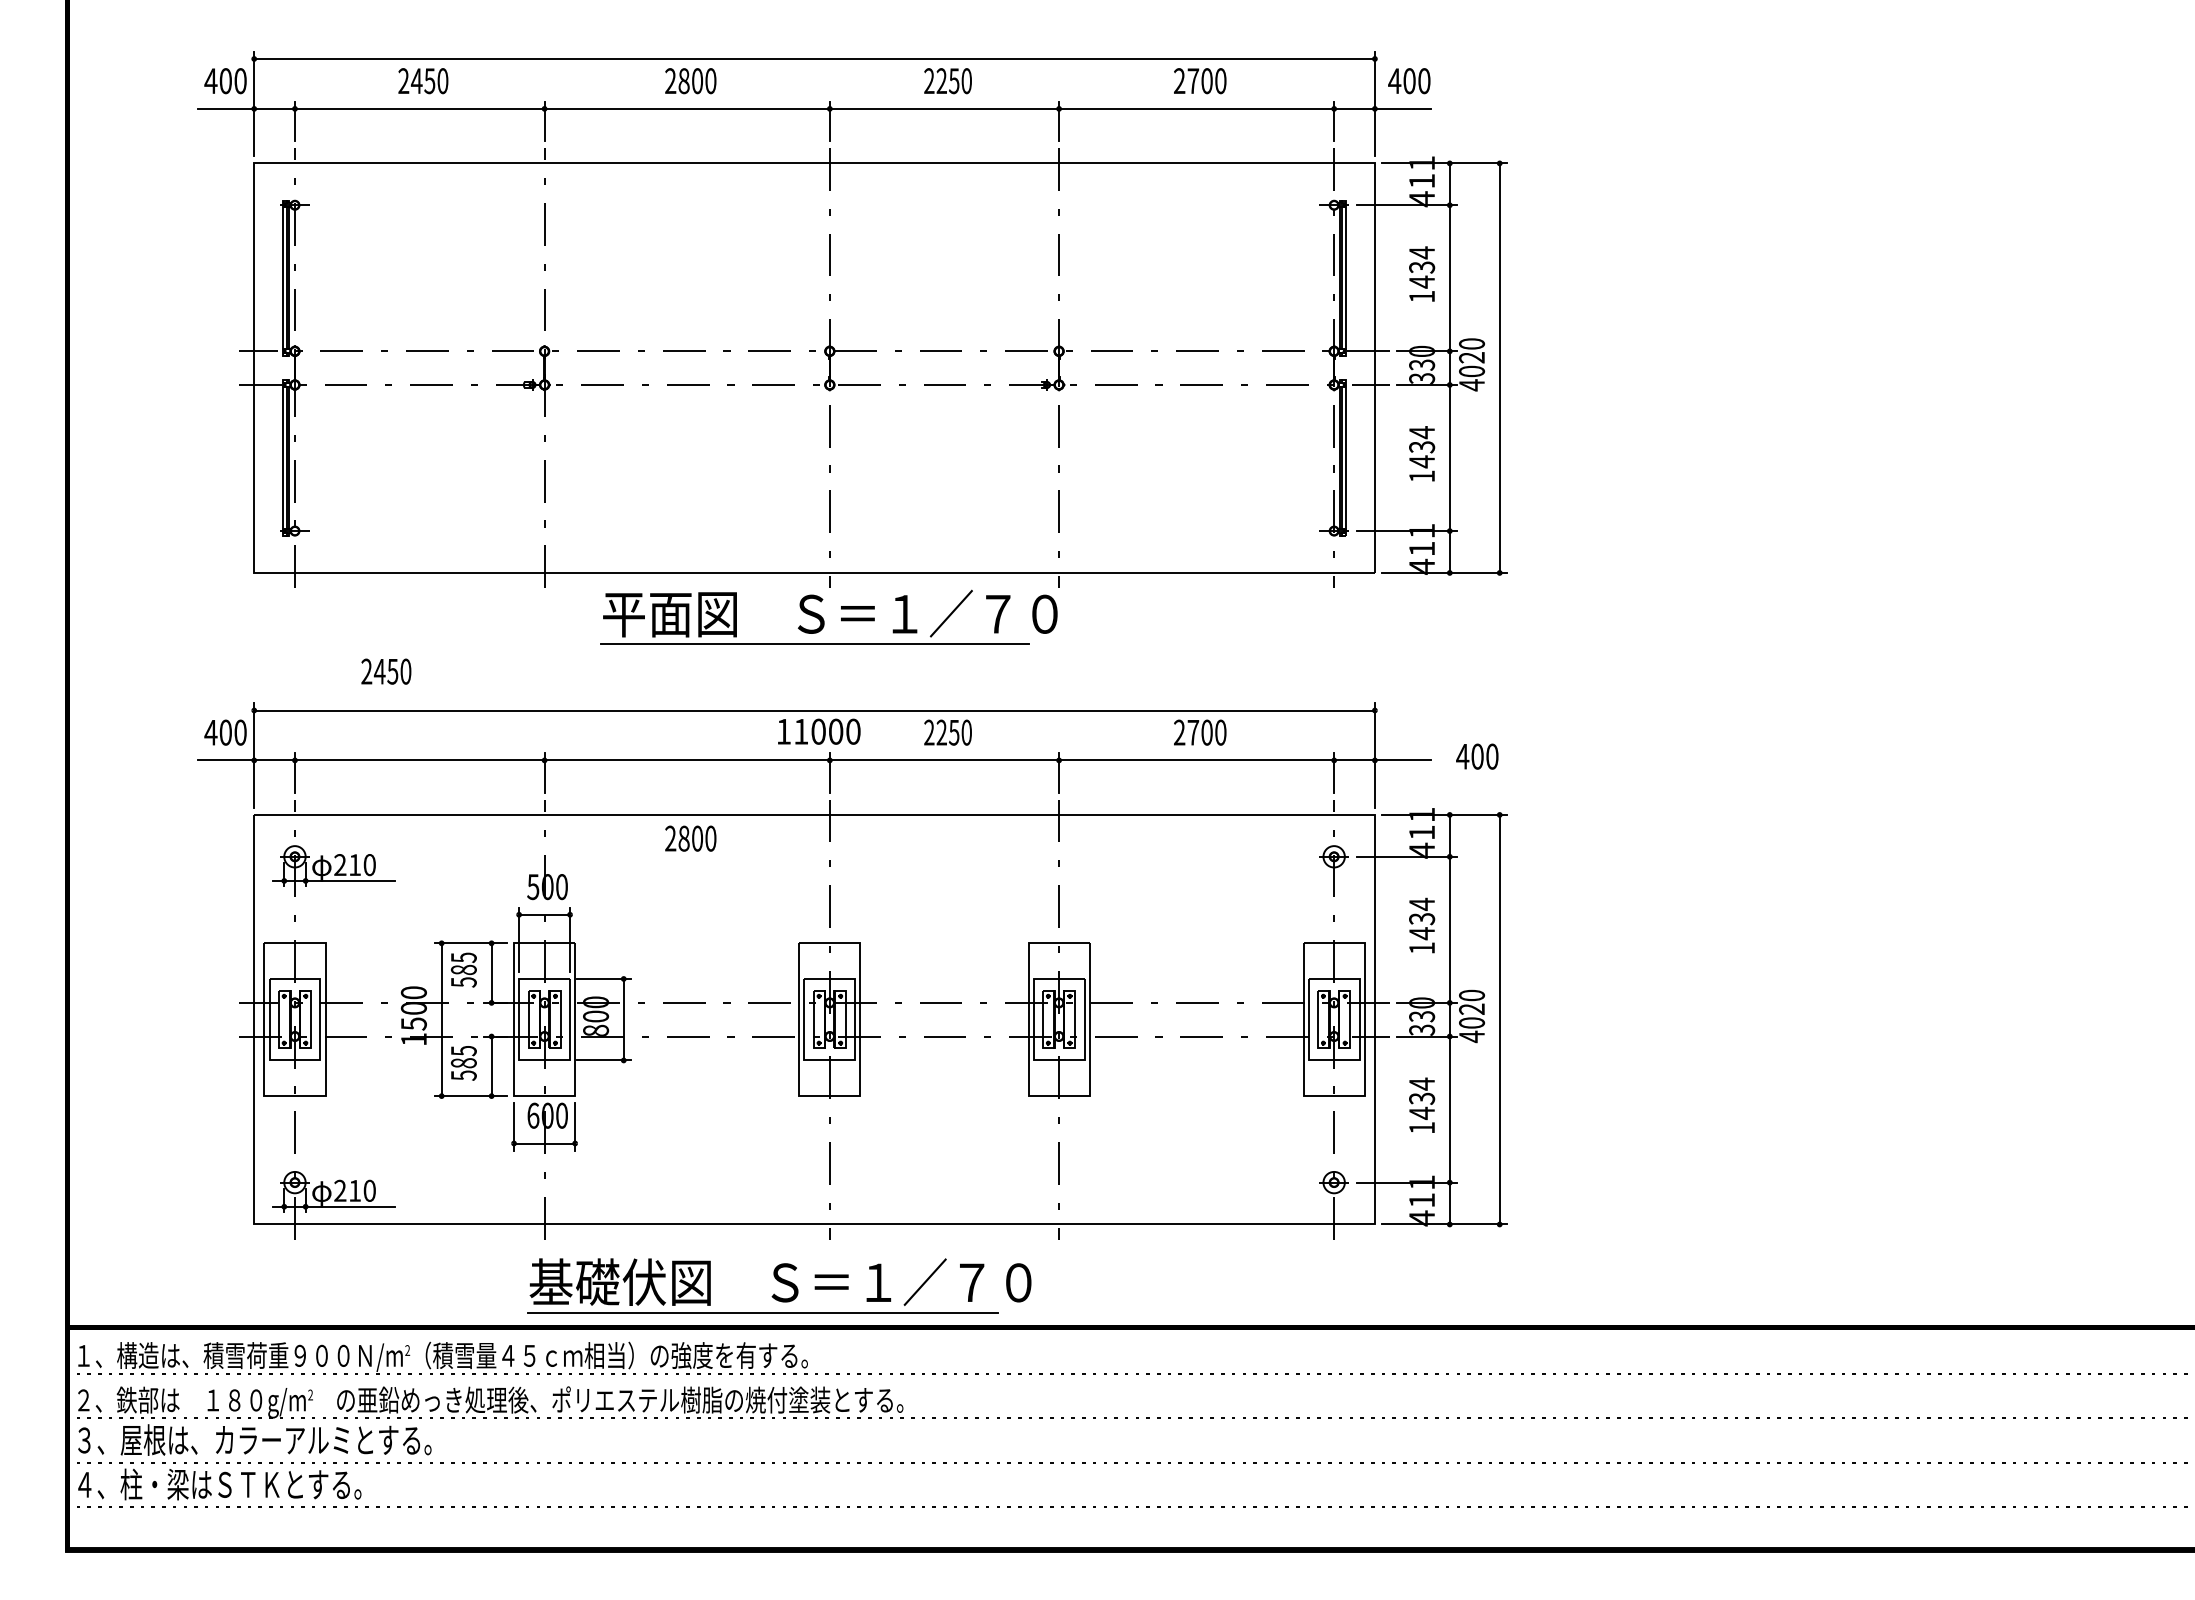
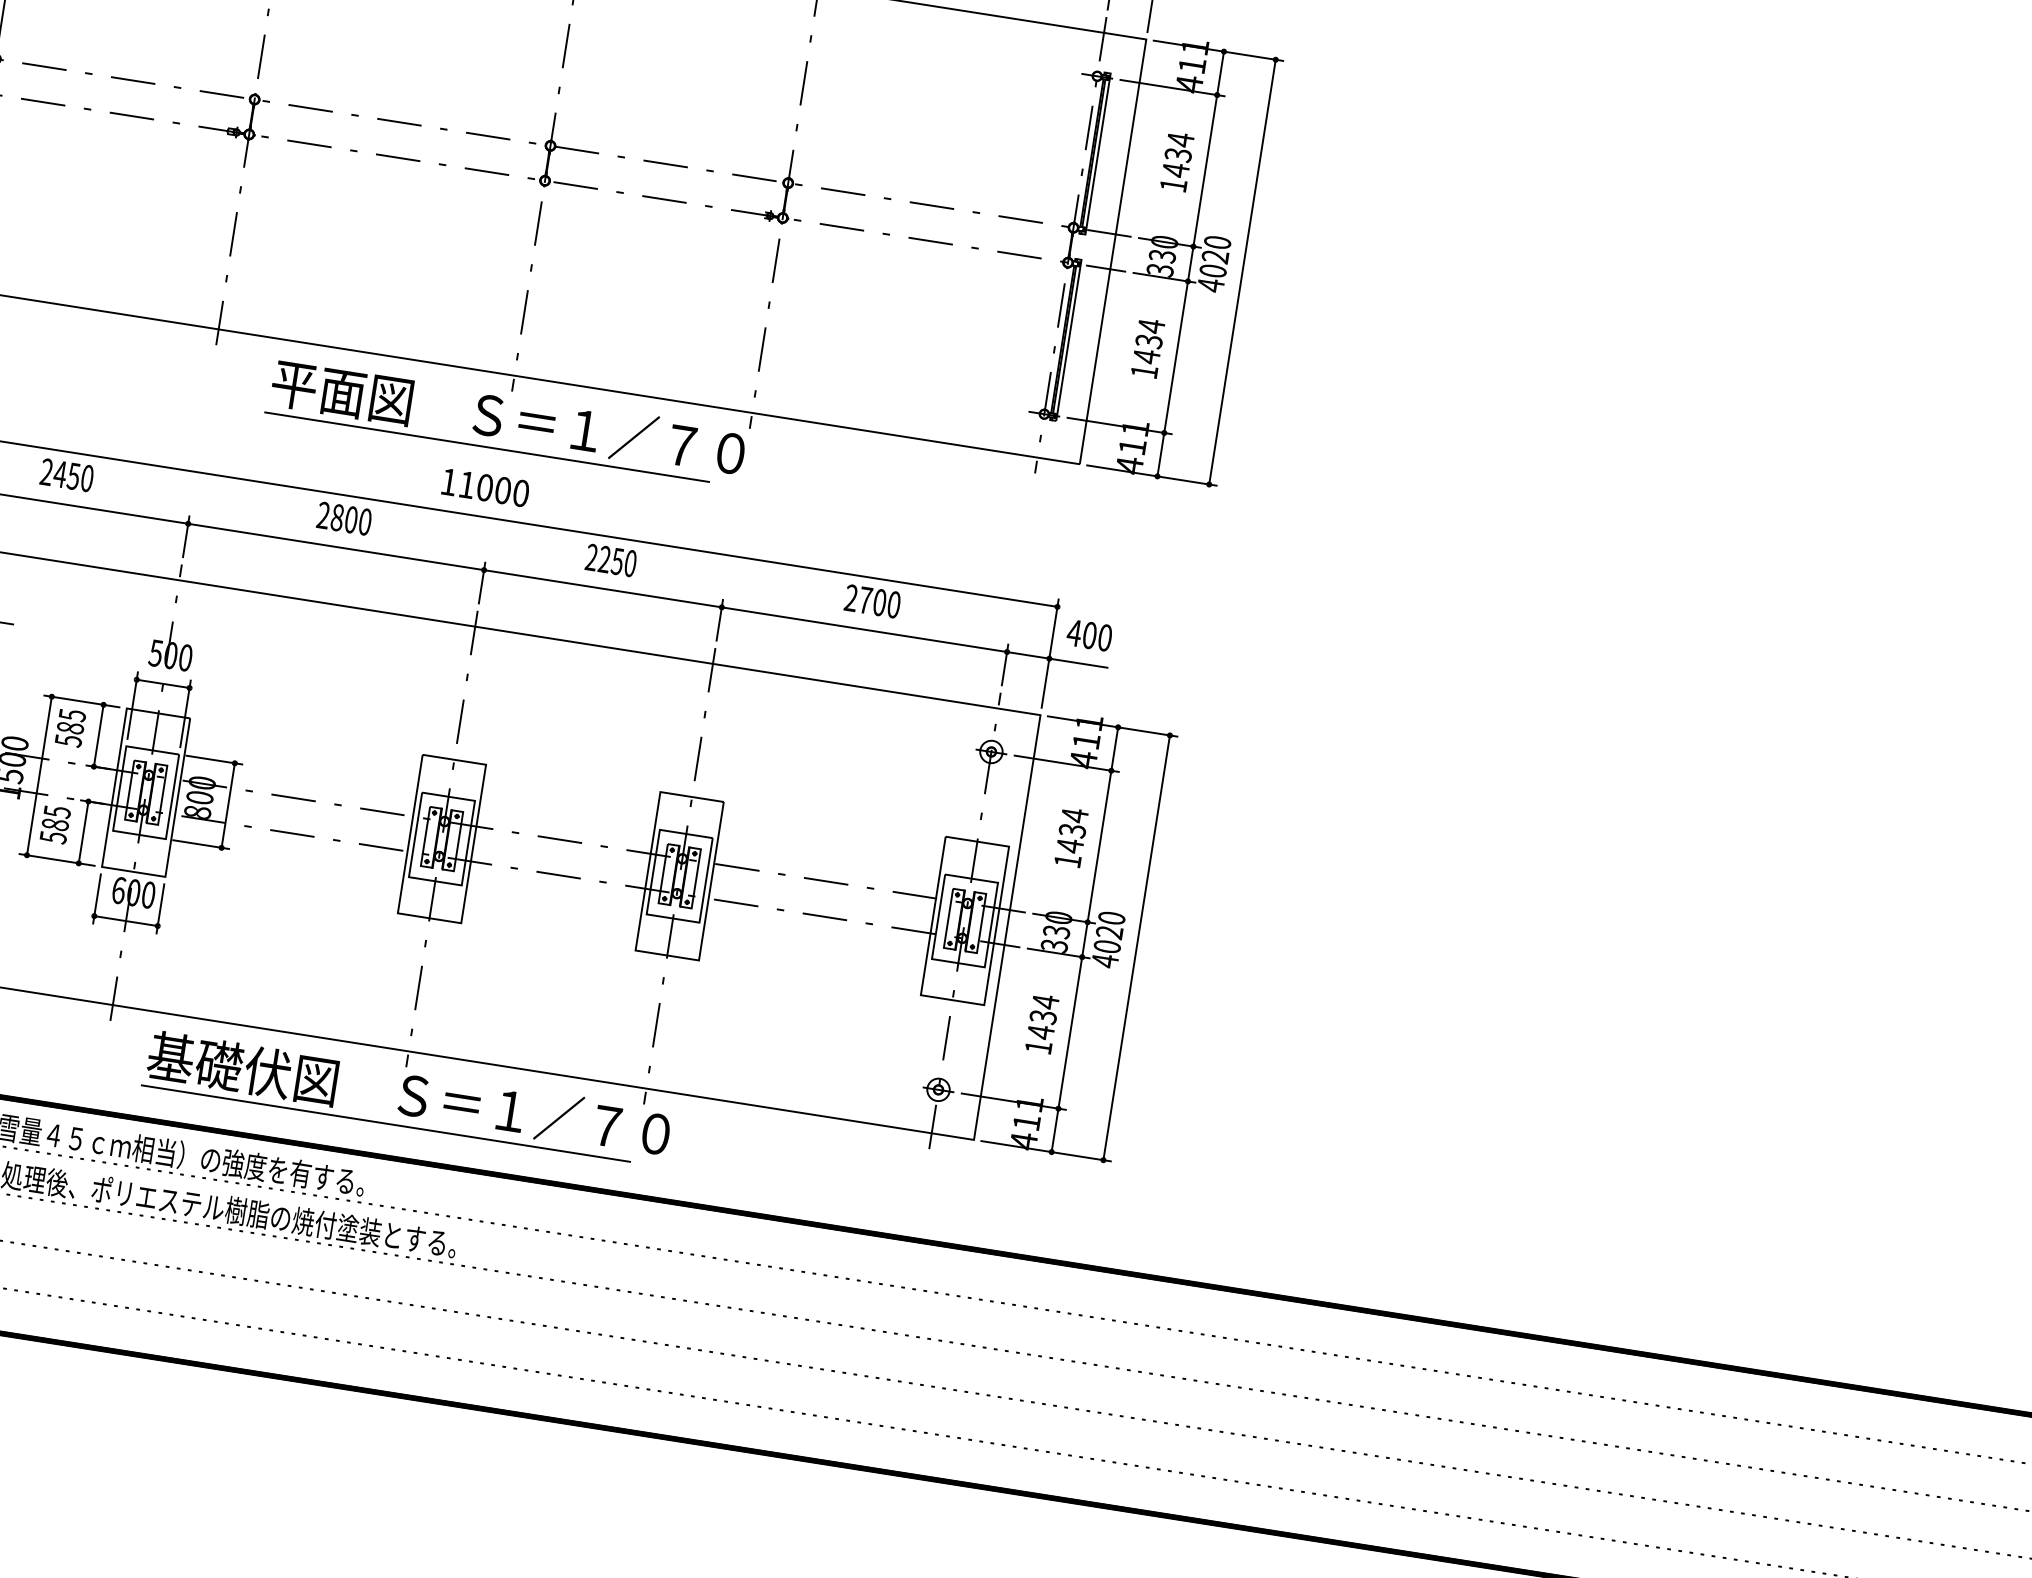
text: (386, 671) -> (67, 475), moved
text: (819, 731) -> (486, 487), moved
text: (1477, 756) -> (1089, 635), moved
text: (690, 838) -> (344, 518), moved
part: (779, 1285) -> (407, 1097), moved

